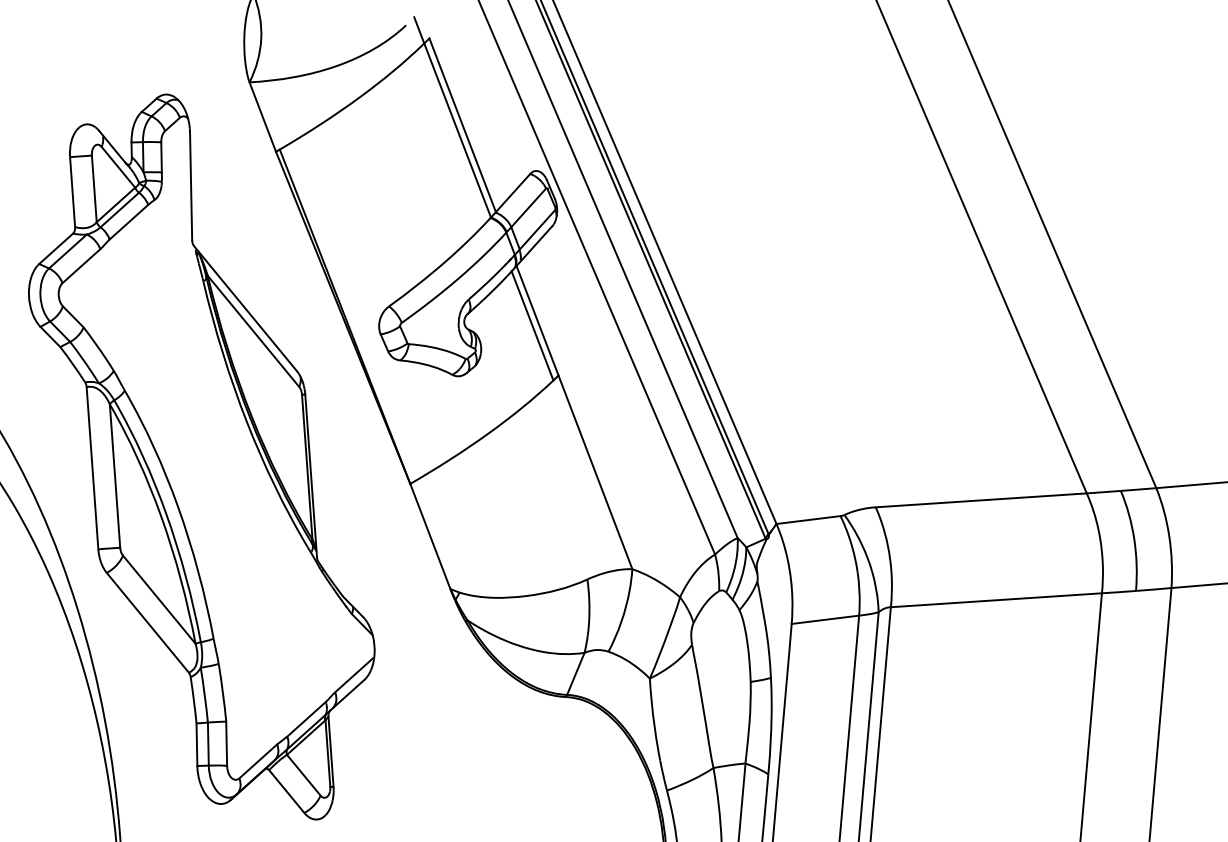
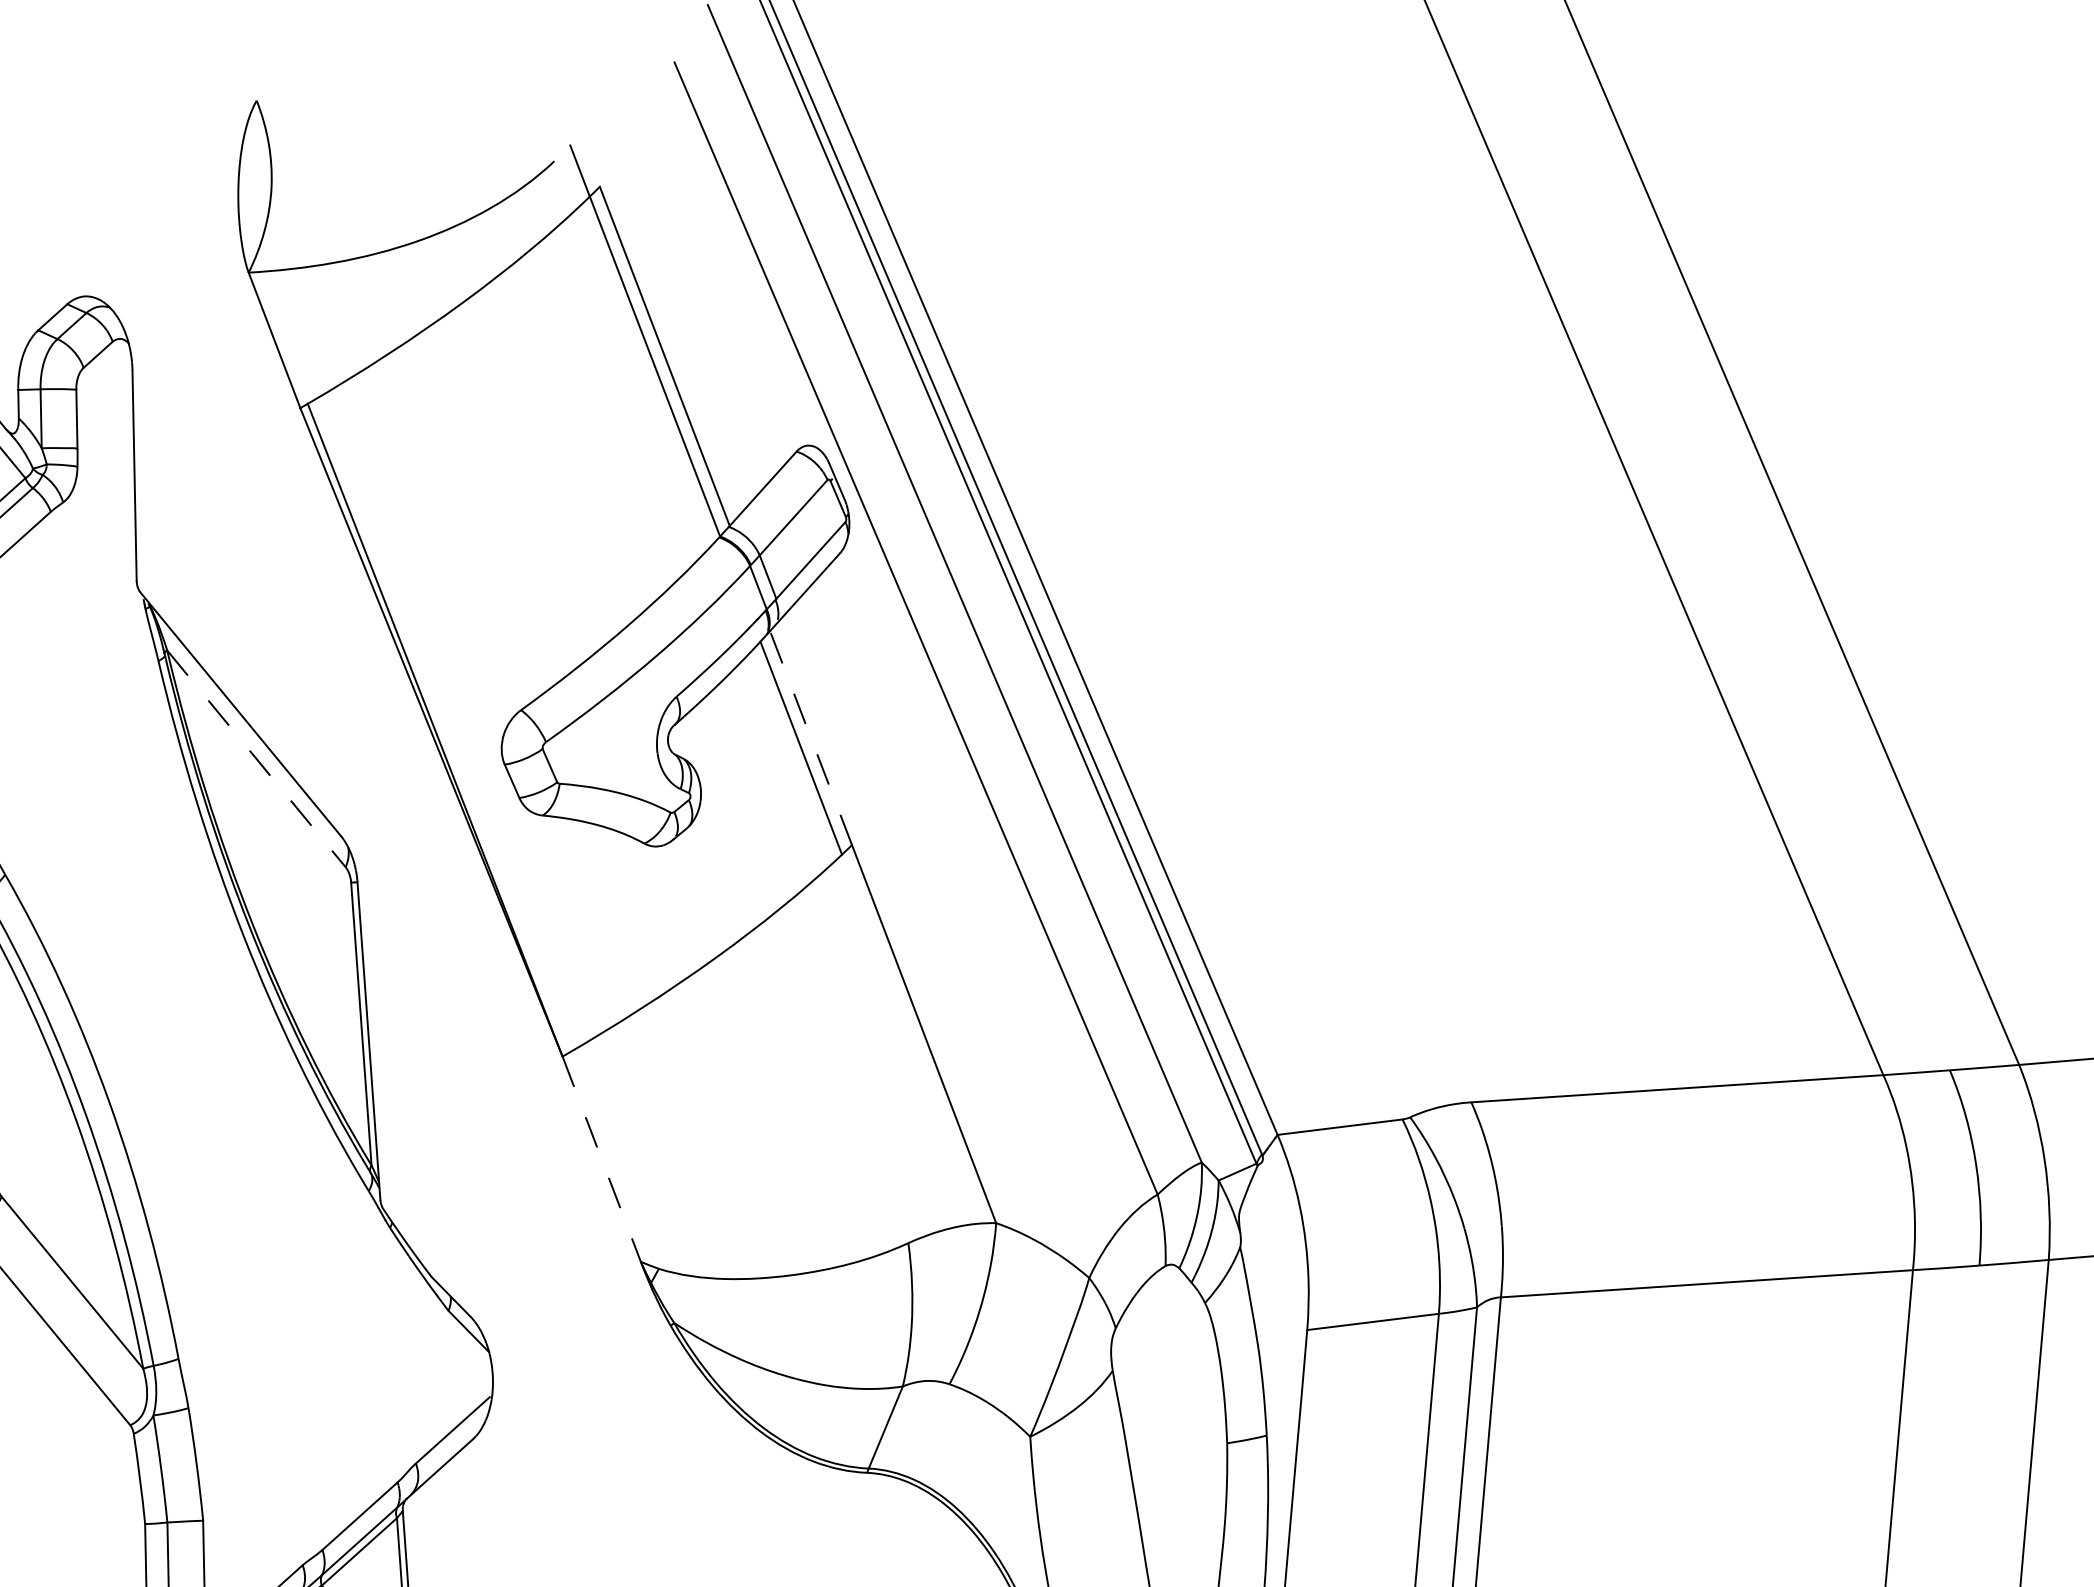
line: (537, 320) -> (810, 737), solid -> dashed
line: (253, 331) -> (256, 759), solid -> dashed
line: (430, 536) -> (601, 1159), solid -> dashed

